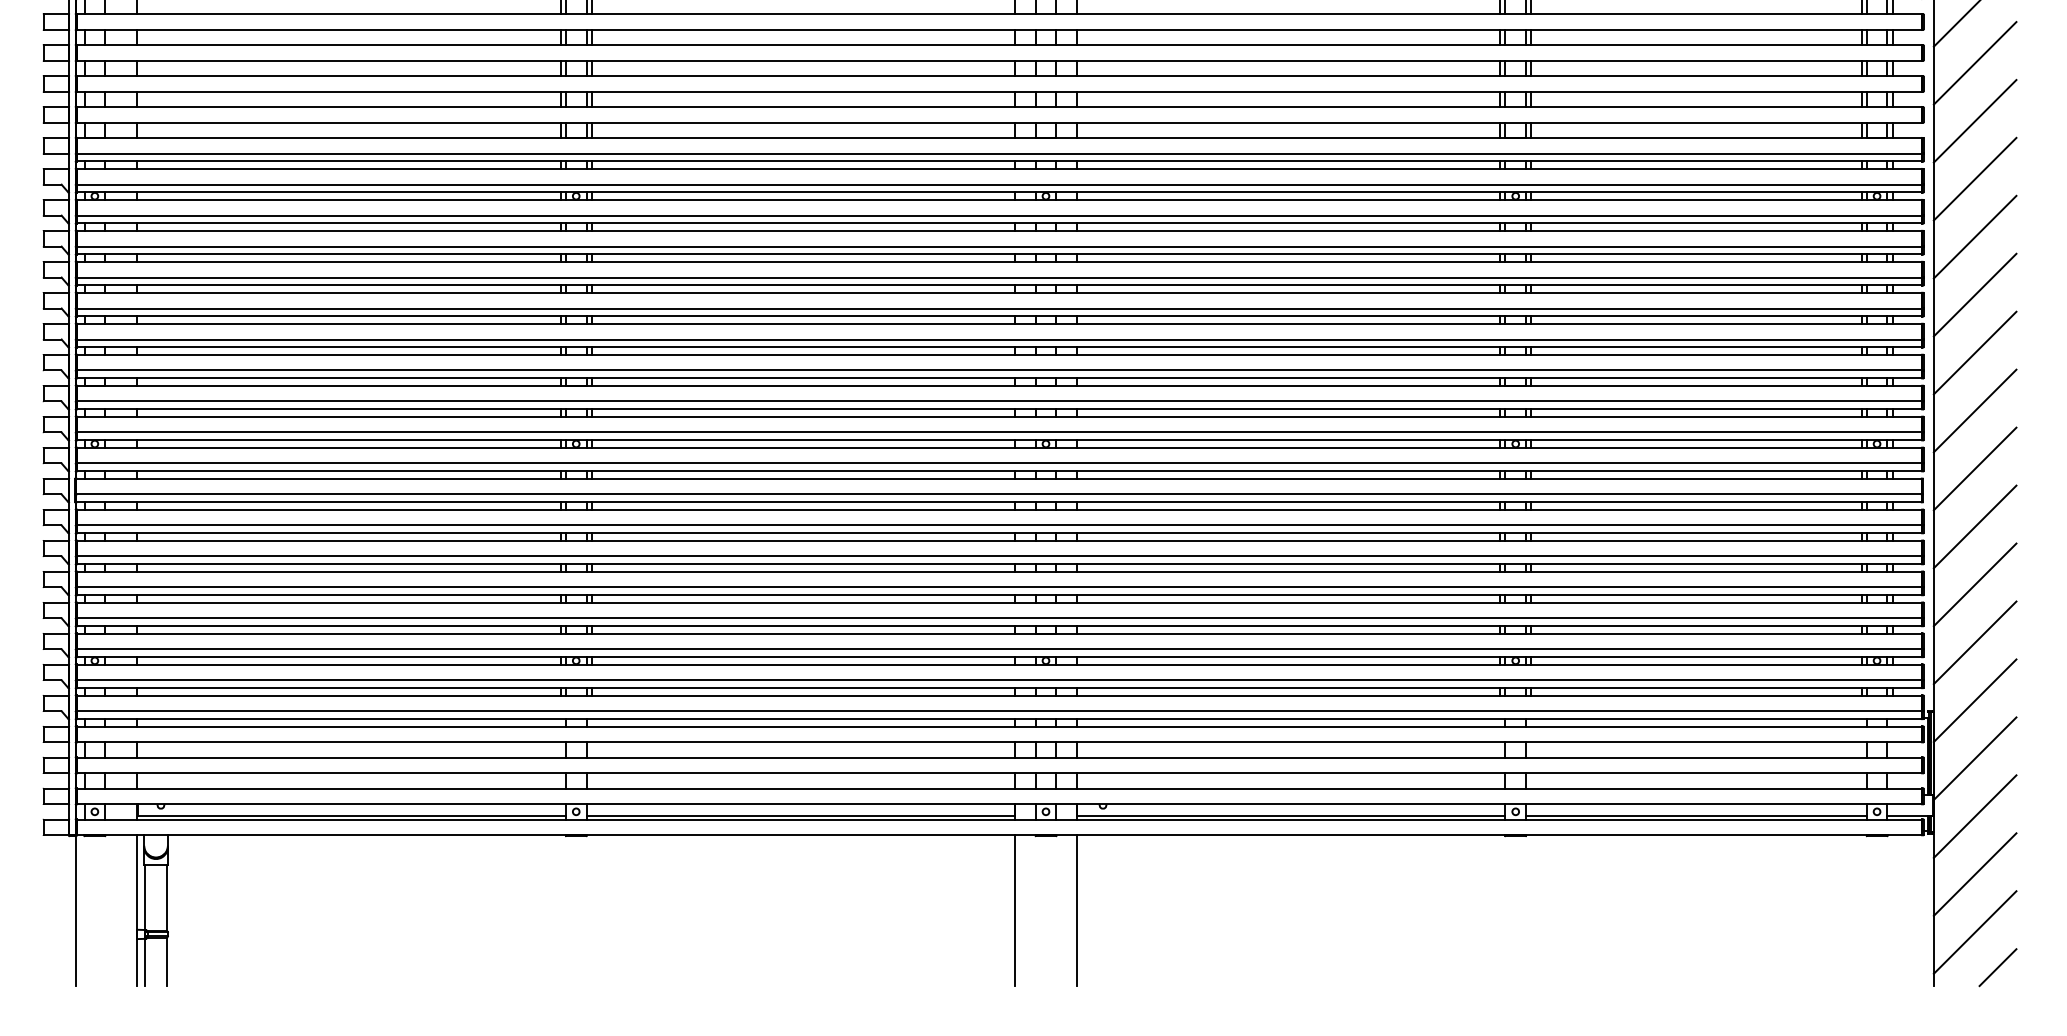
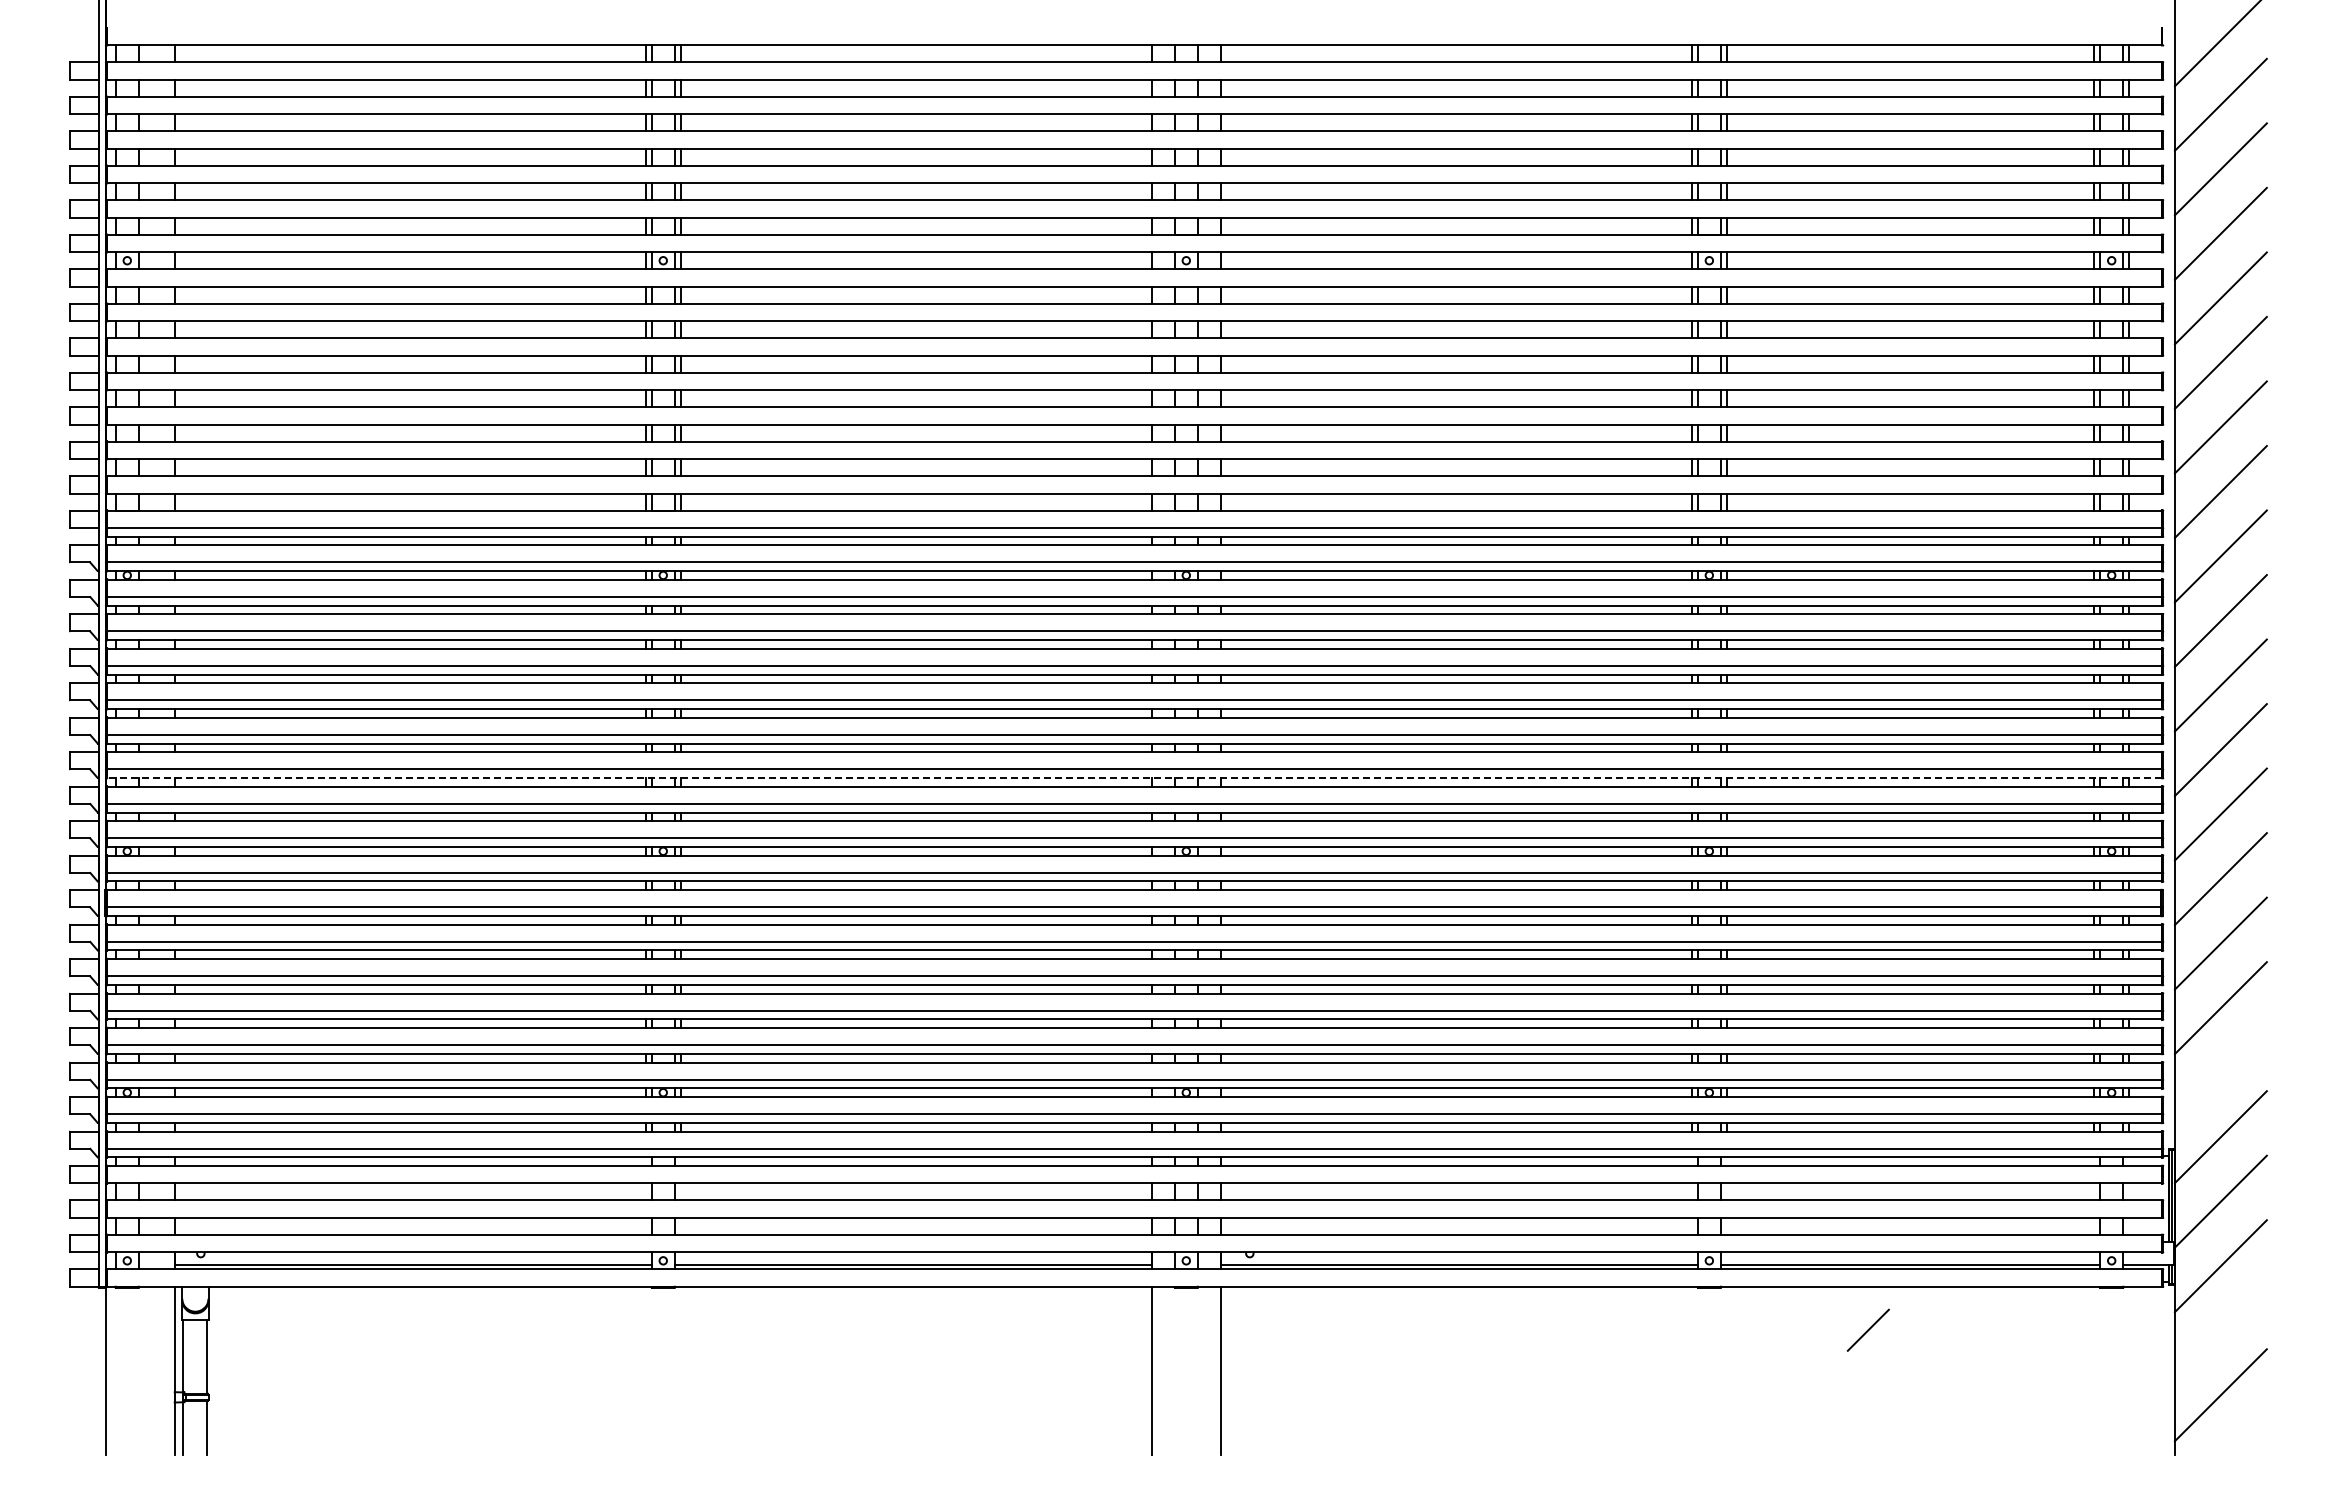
line: (999, 378) -> (1134, 778), solid -> dashed
line: (1974, 642) -> (2220, 1072), removed
line: (1974, 874) -> (2220, 1330), removed
line: (1997, 966) -> (1867, 1329), moved

